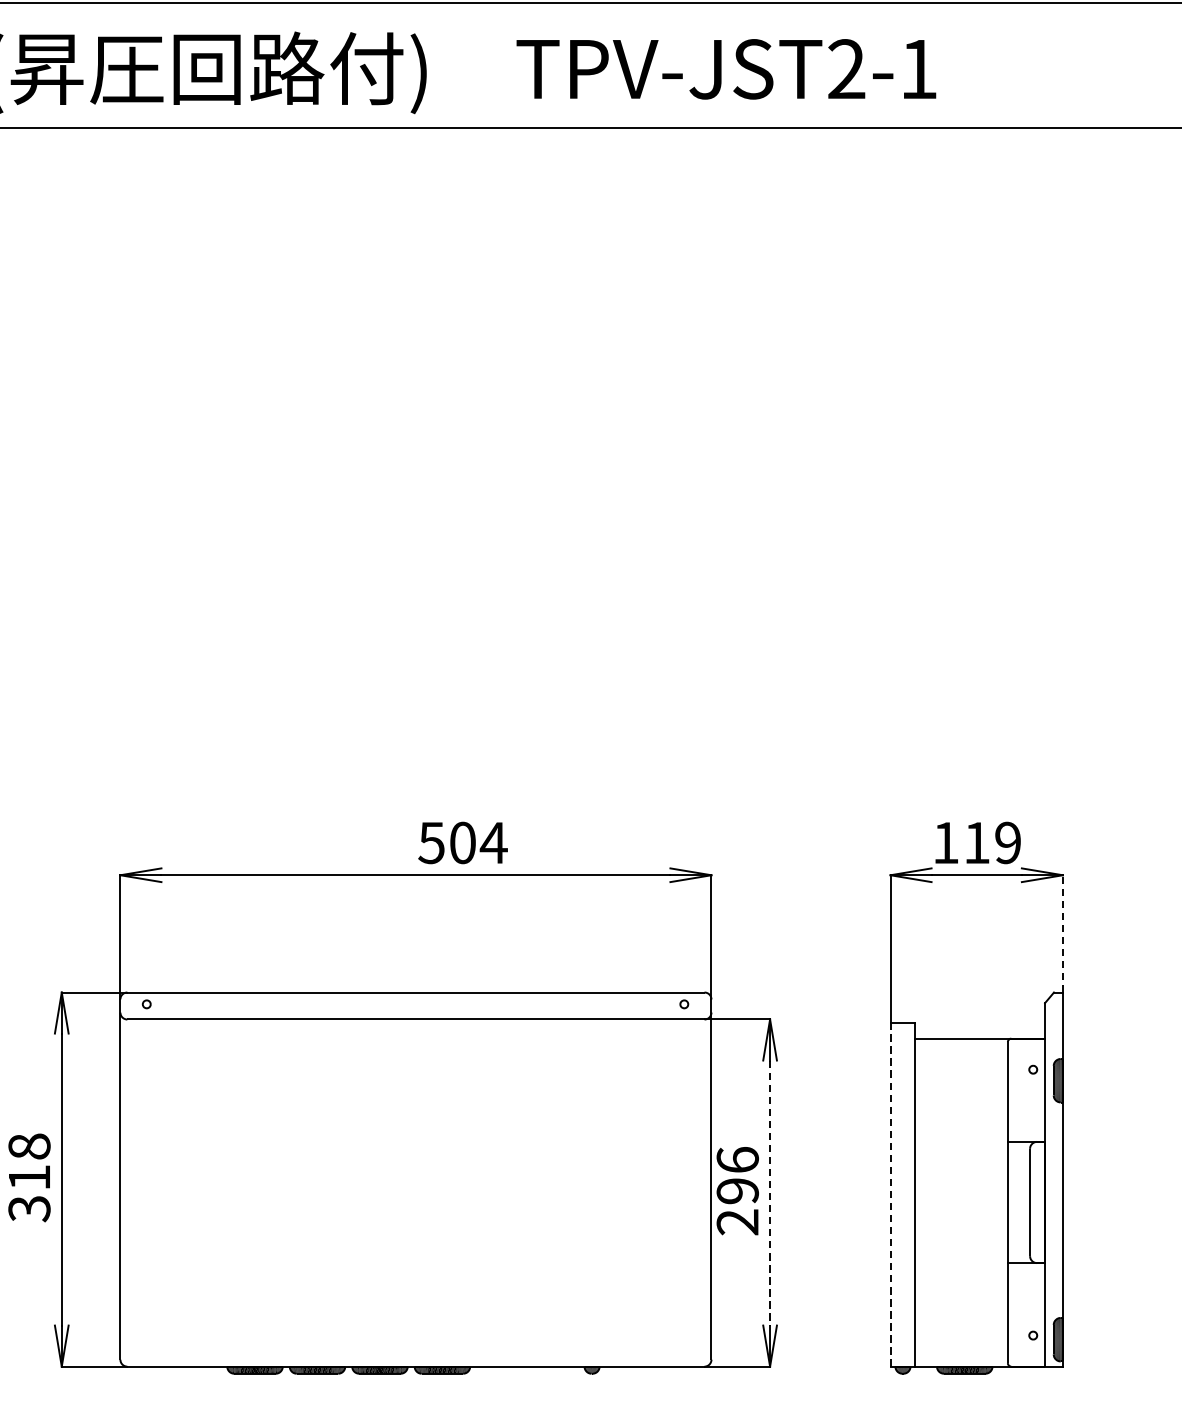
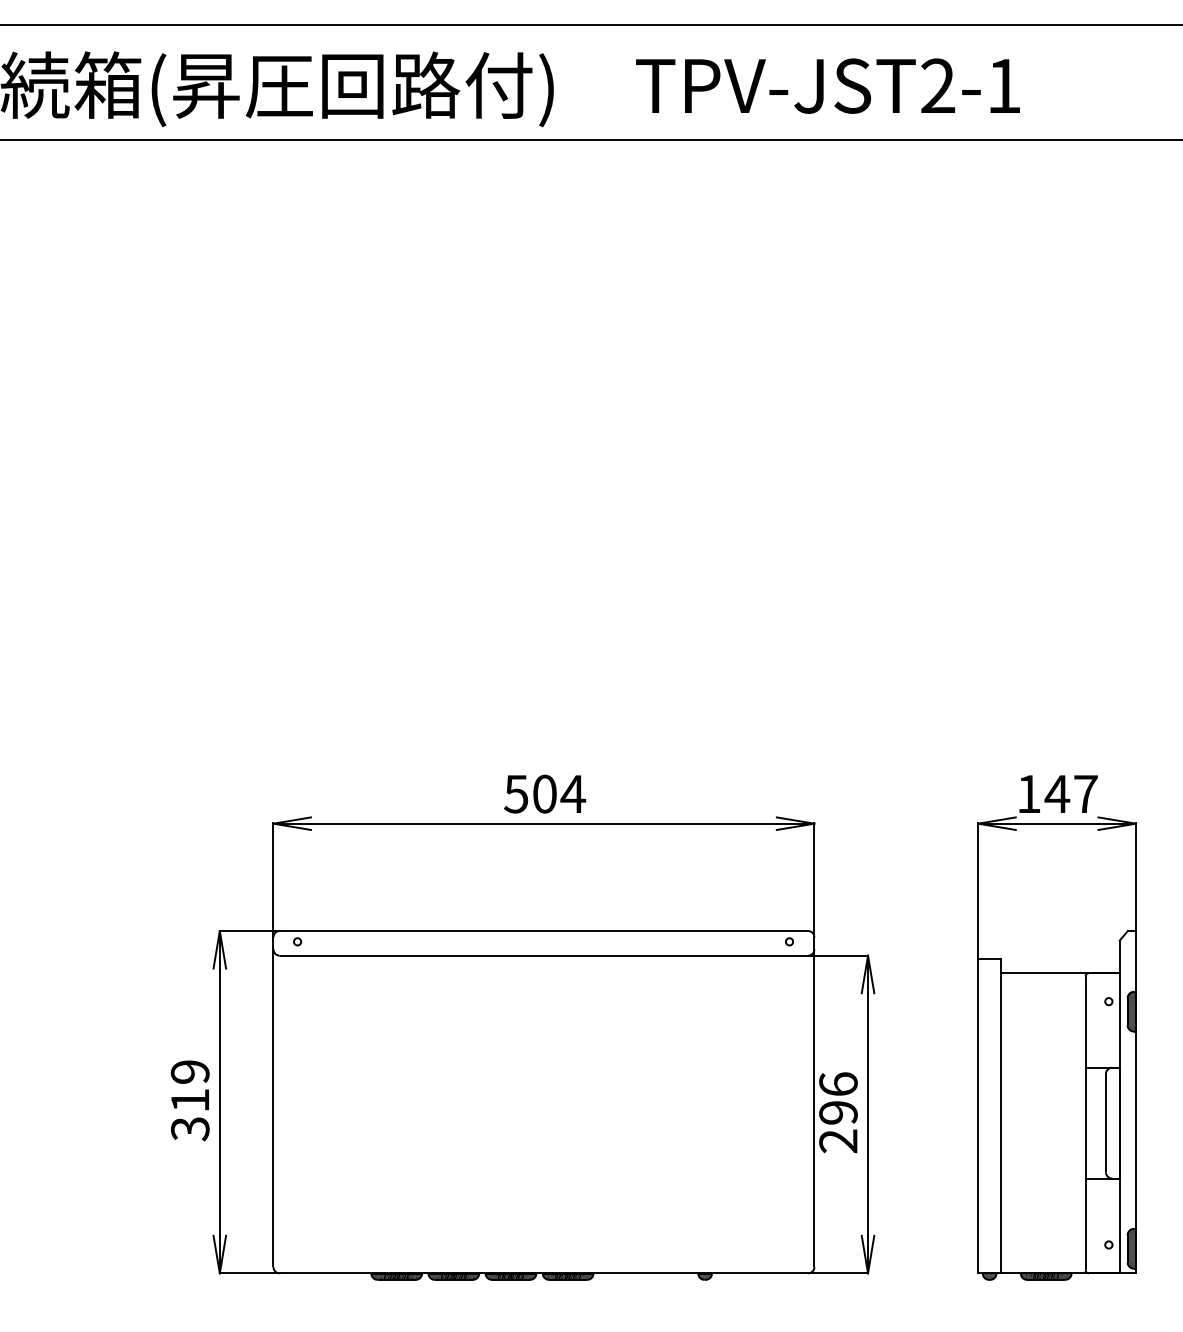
text: (463, 842) -> (545, 793), moved
text: (991, 842) -> (1070, 793), 119 -> 147
line: (1063, 934) -> (1136, 877), dashed -> solid
text: (28, 1146) -> (189, 1071), 318 -> 319
line: (770, 1194) -> (868, 1115), dashed -> solid
line: (890, 1194) -> (978, 1115), dashed -> solid

